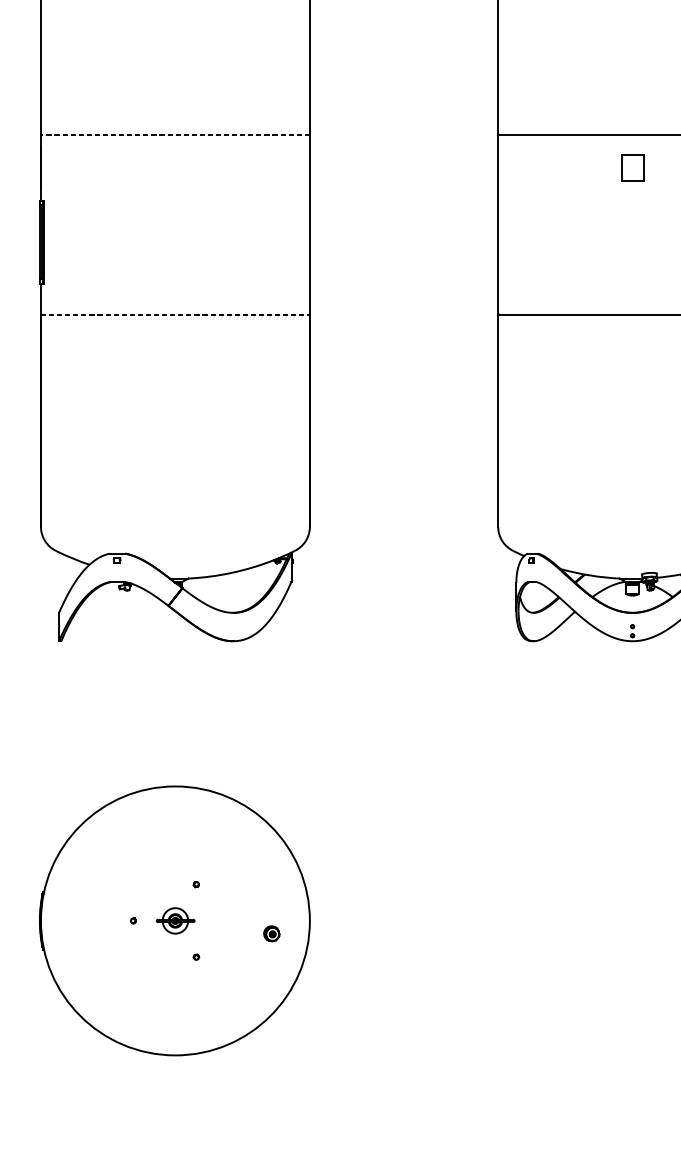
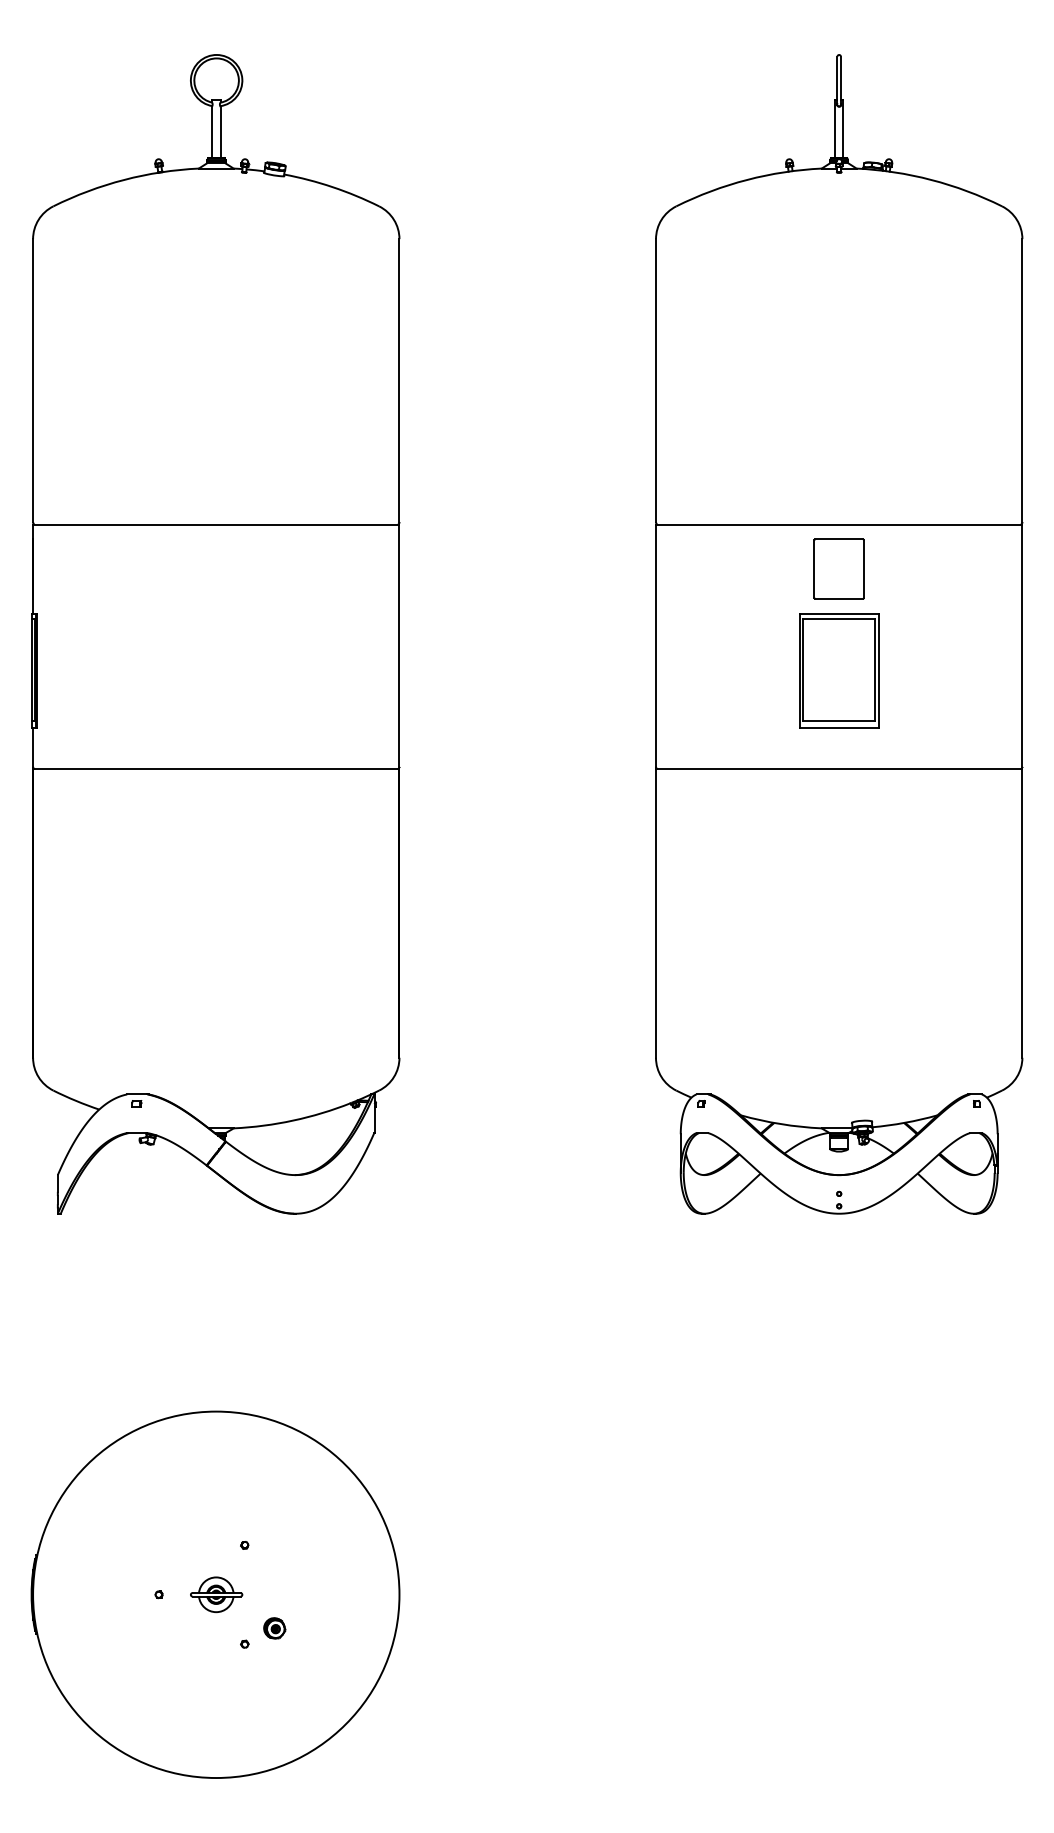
line: (174, 135) -> (215, 524), dashed -> solid
part: (632, 167) -> (838, 568), size x1.67
part: (632, 242) -> (839, 670), added
line: (175, 315) -> (216, 769), dashed -> solid
part: (271, 933) -> (274, 1628), moved

